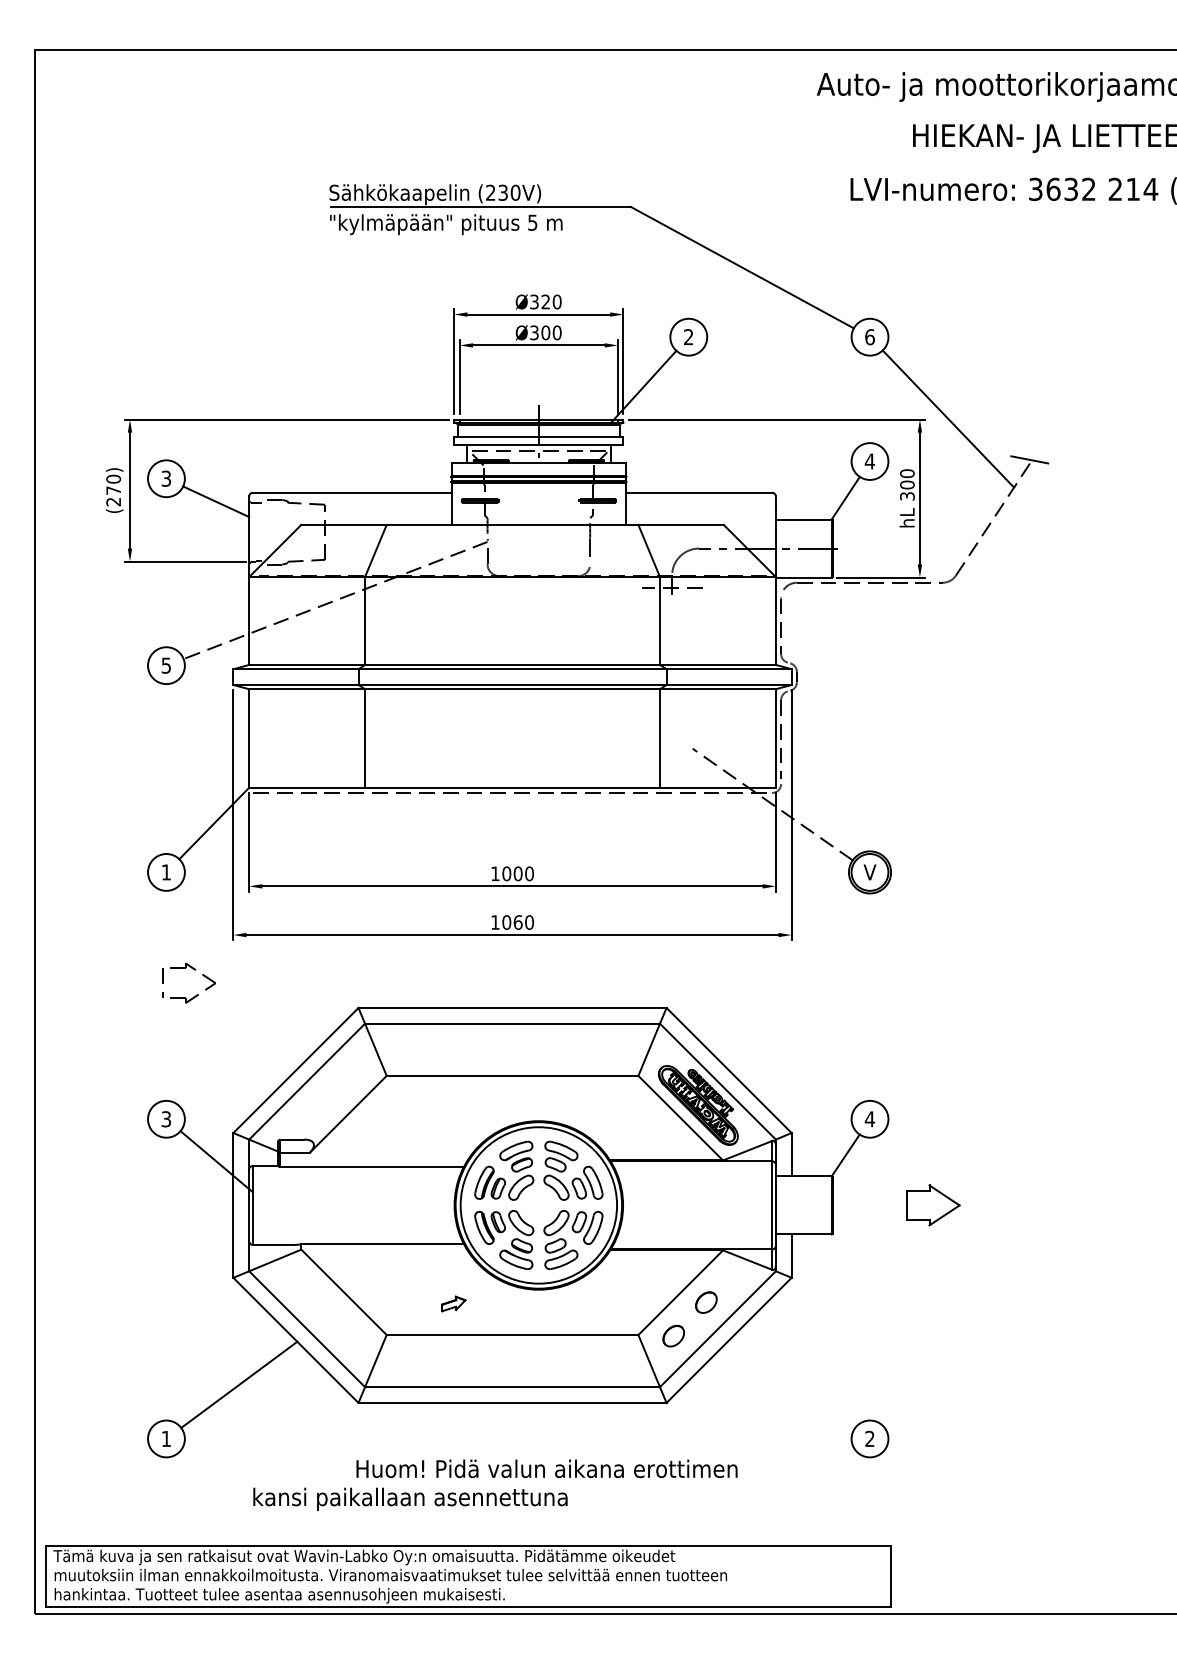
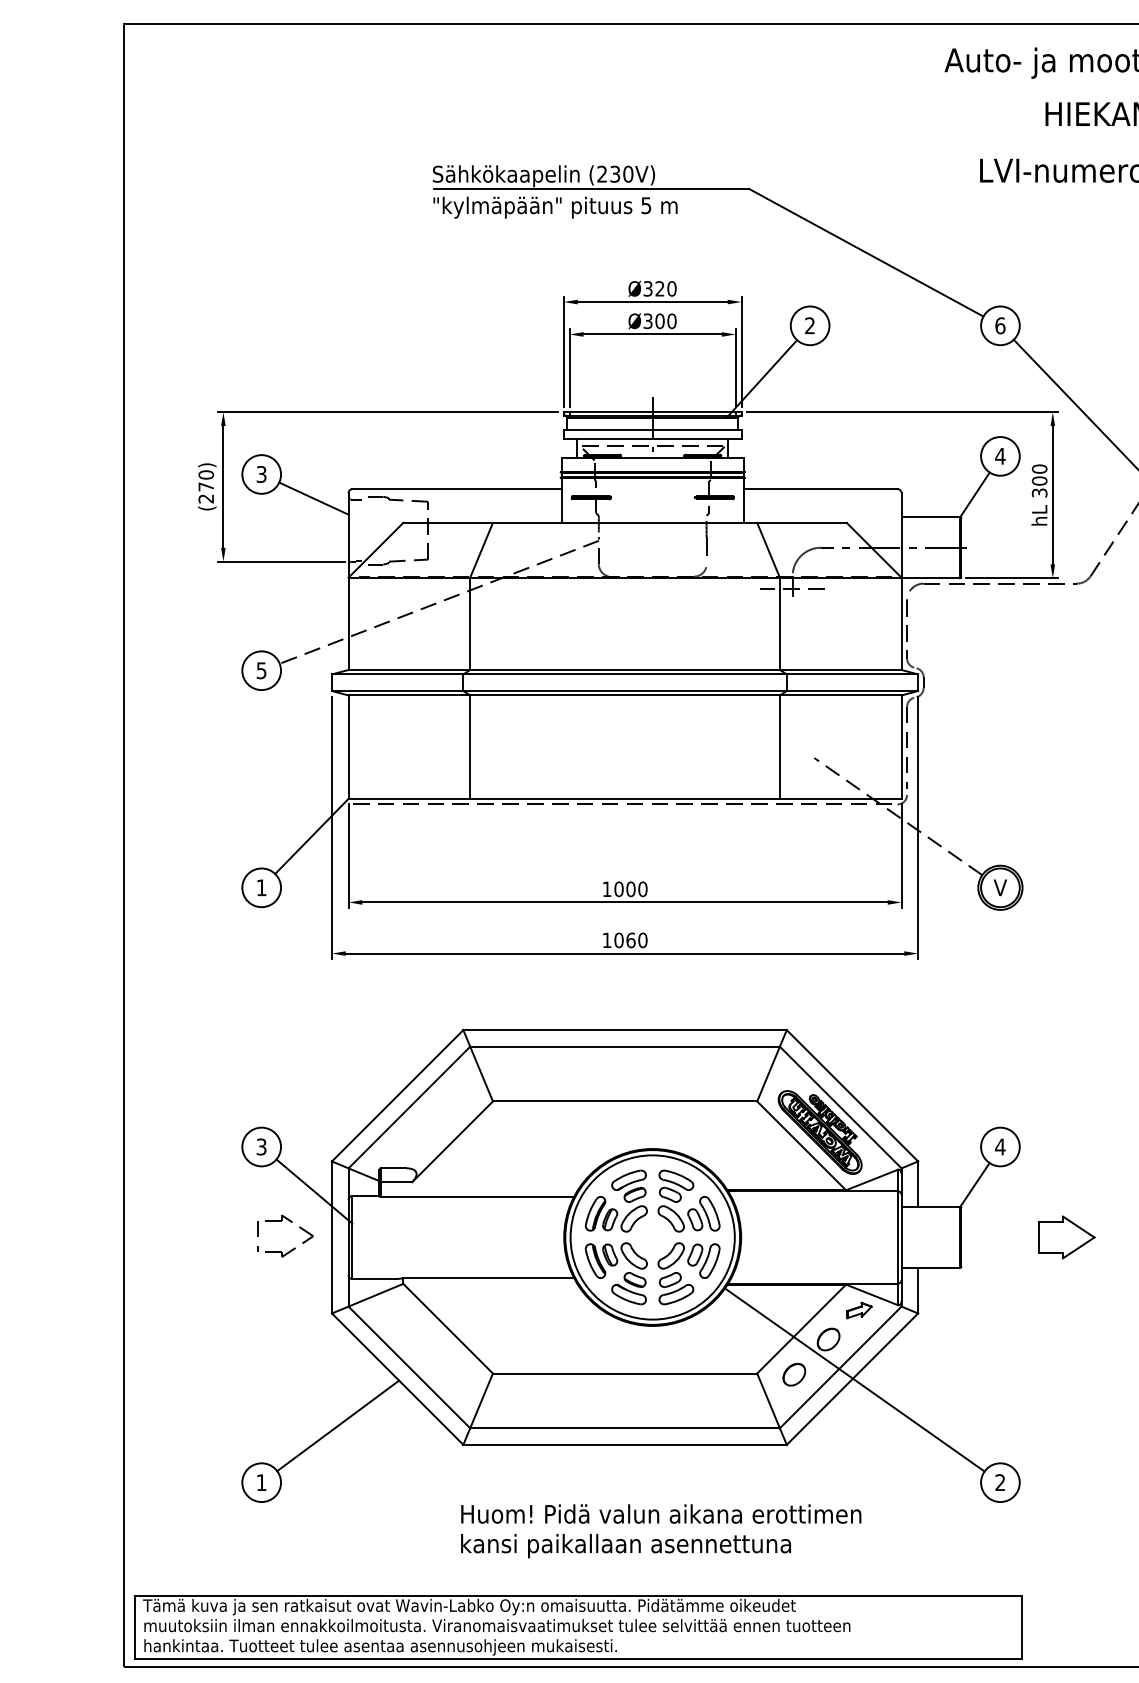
part: (194, 970) -> (291, 1222), moved
part: (453, 1303) -> (859, 1309), moved
line: (730, 1341) -> (853, 1380), added
text: (410, 1498) -> (626, 1545), moved

